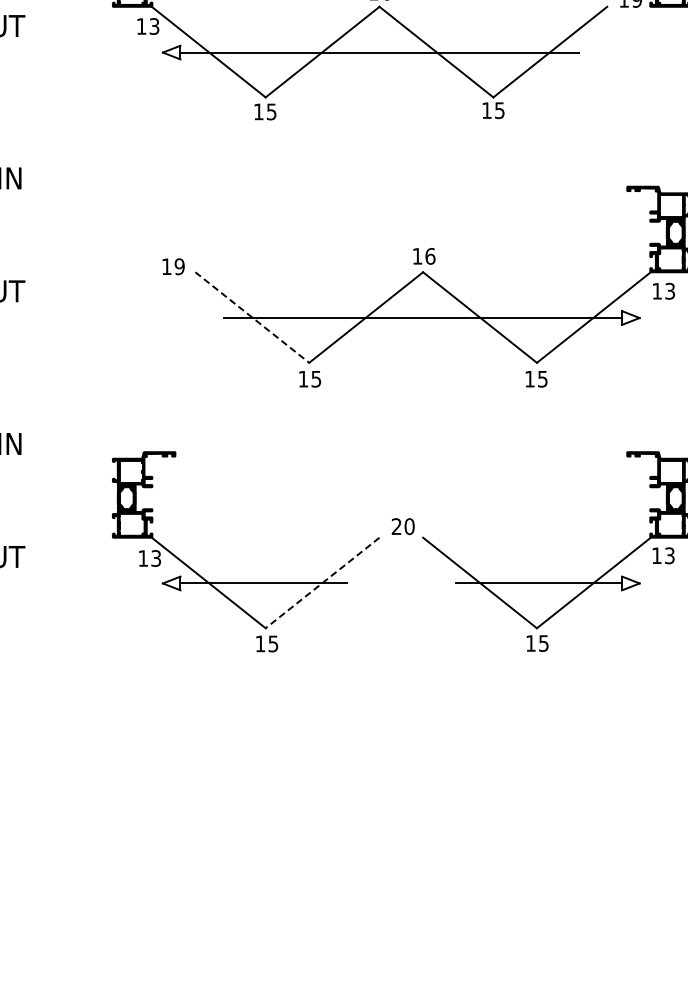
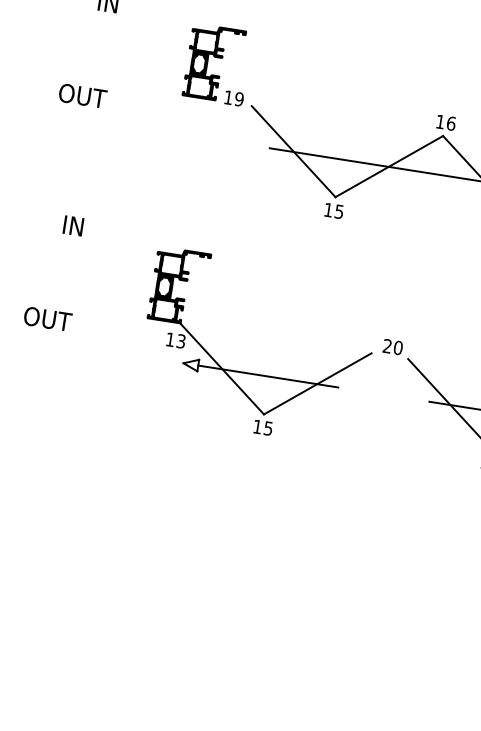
part: (144, 222) -> (215, 57), added
line: (252, 317) -> (293, 151), dashed -> solid
line: (322, 583) -> (317, 384), dashed -> solid

